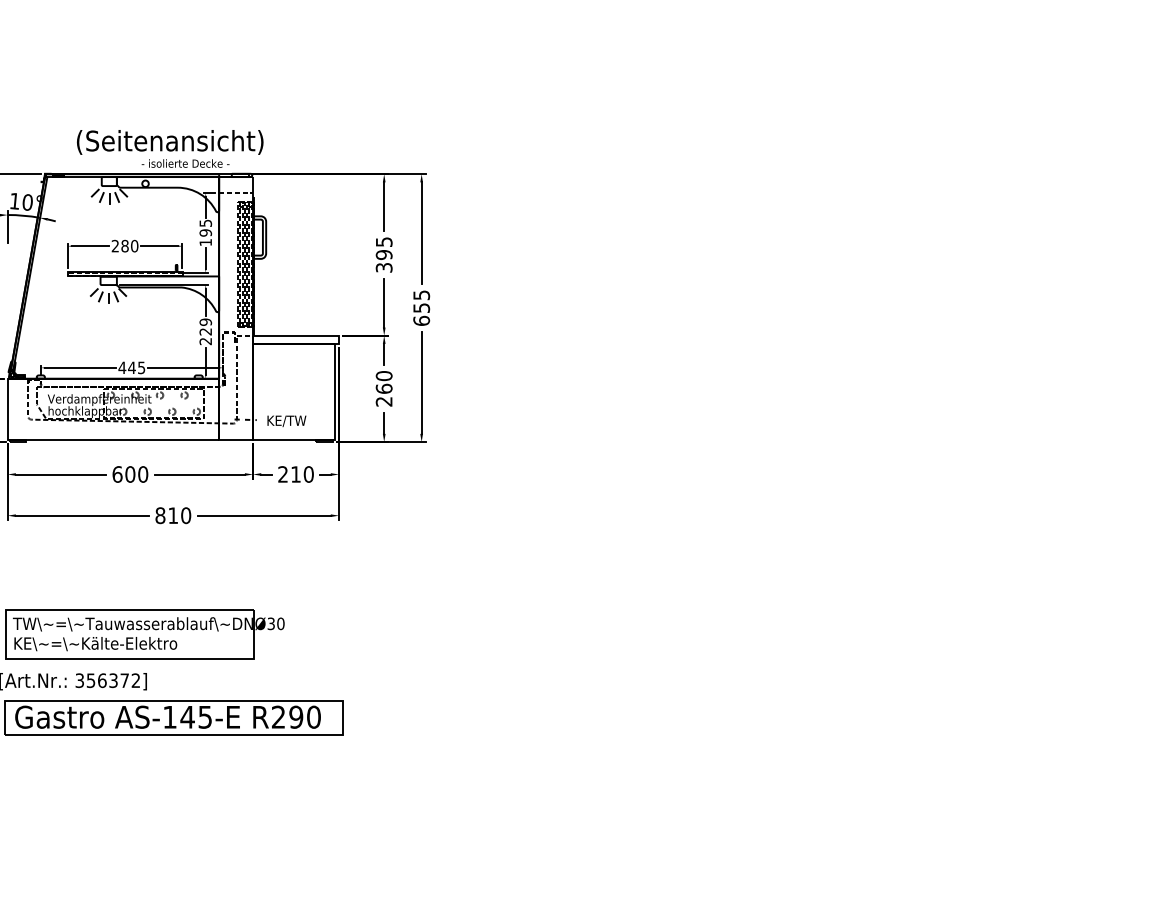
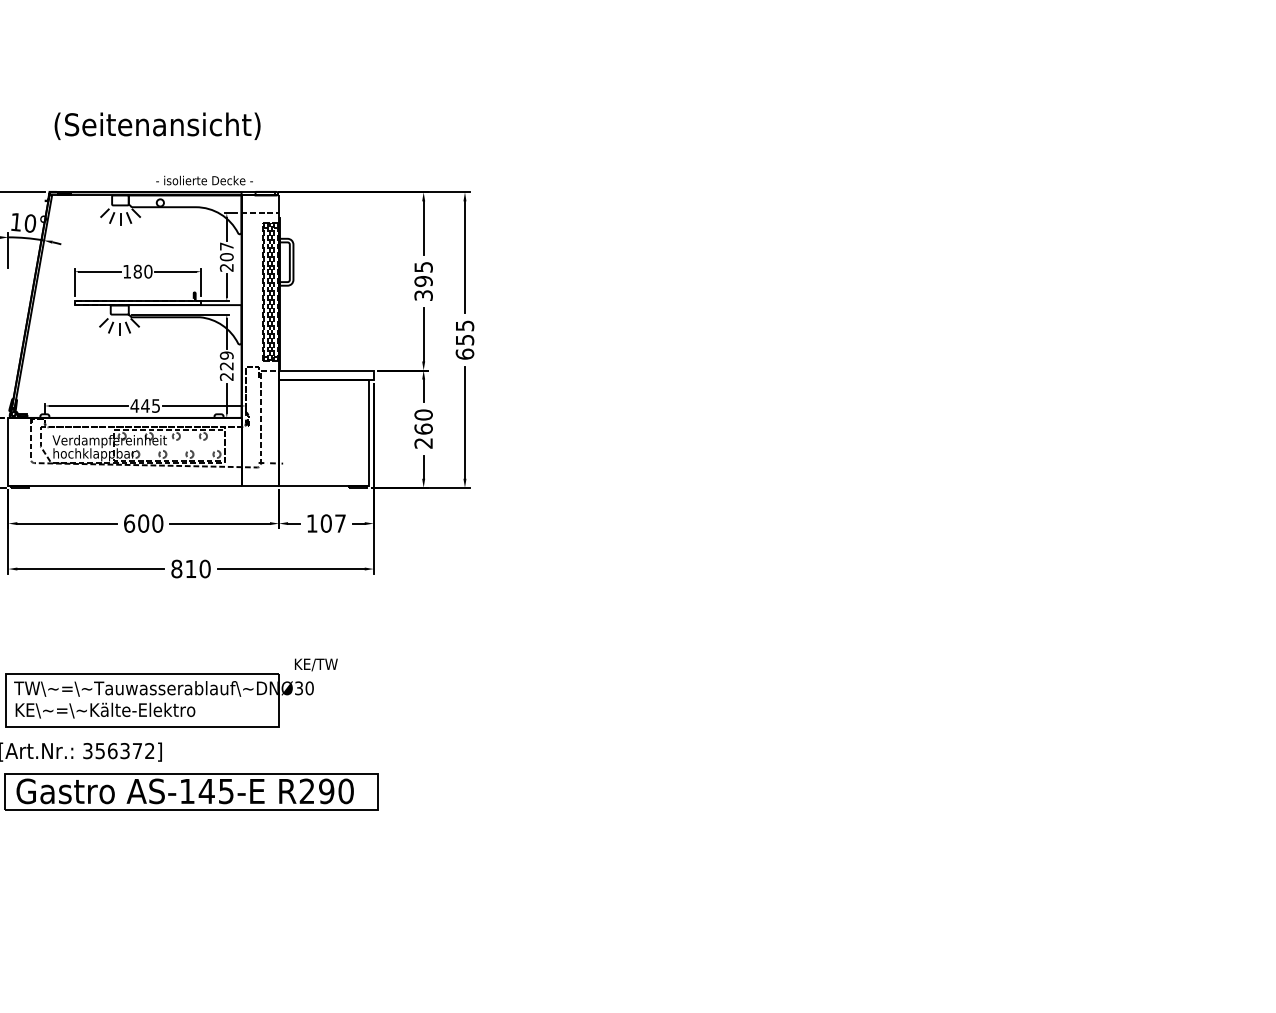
text: (170, 141) -> (157, 125), moved
text: (205, 232) -> (226, 256), 195 -> 207
text: (114, 245) -> (126, 271), 280 -> 180
text: (287, 420) -> (316, 664), moved
text: (296, 474) -> (326, 523), 210 -> 107

